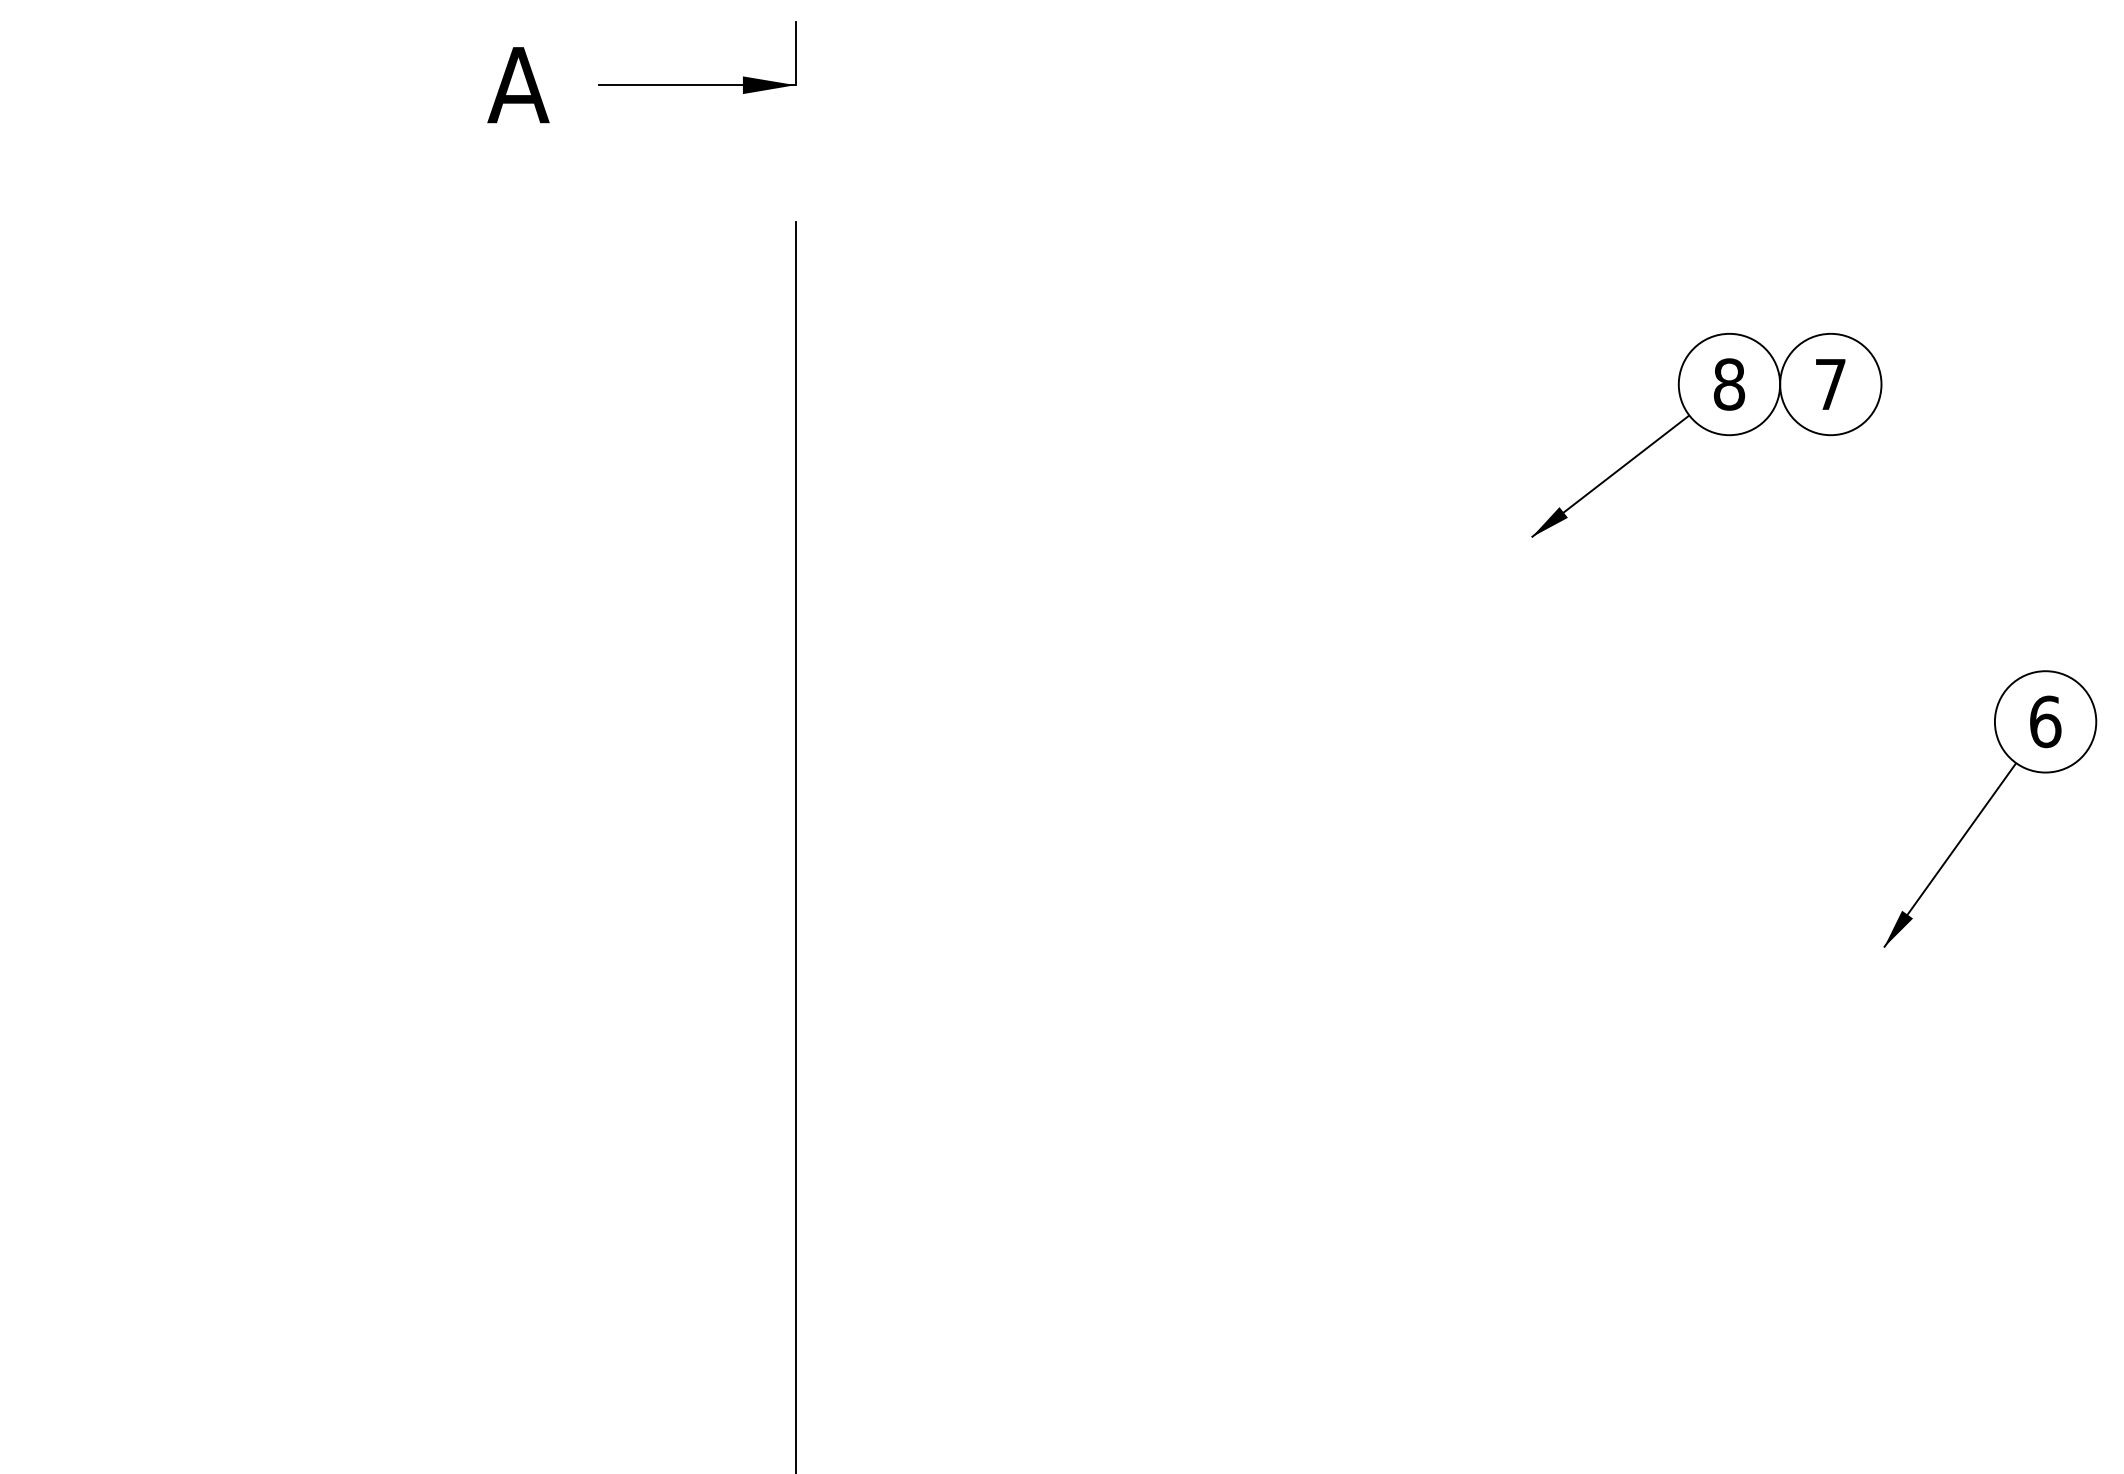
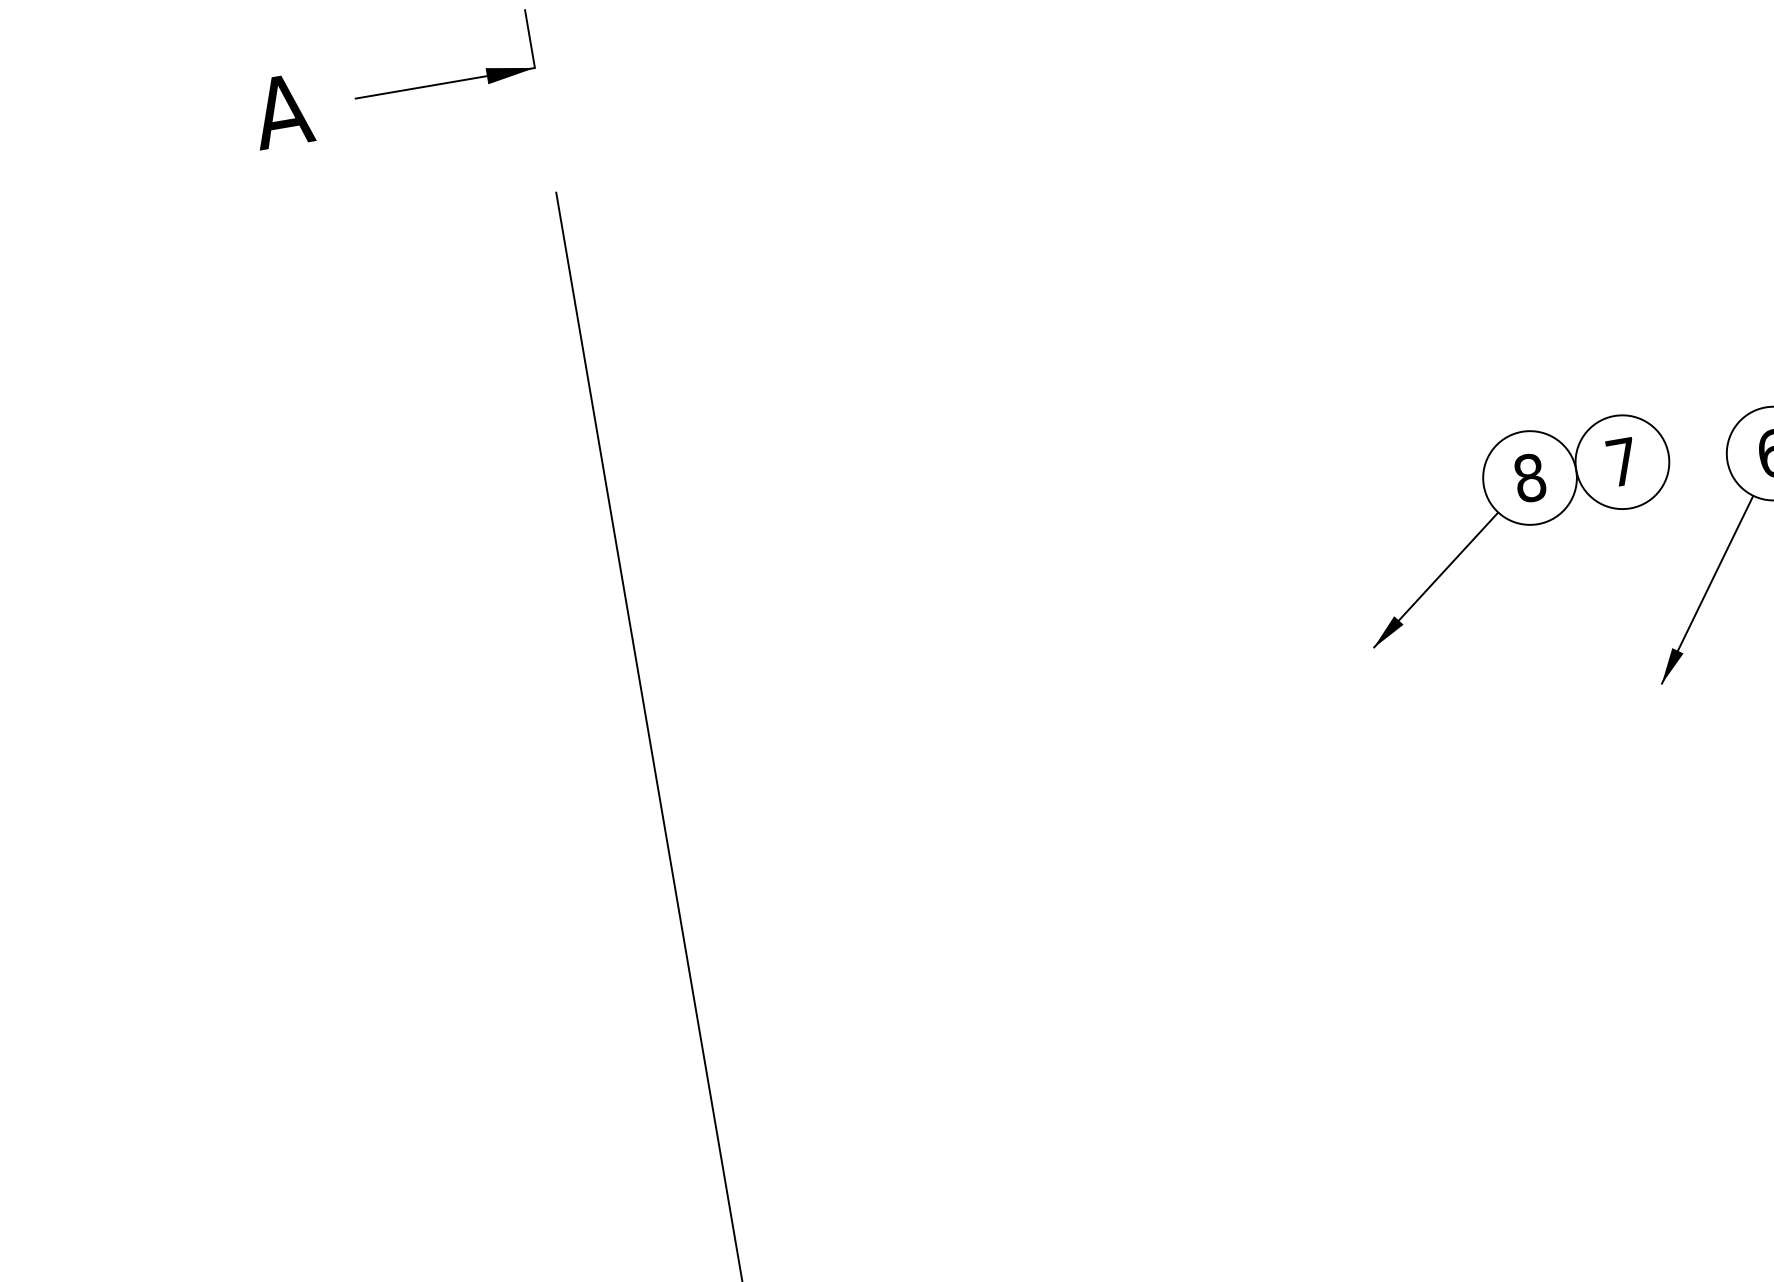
part: (1706, 435) -> (1517, 528), moved

